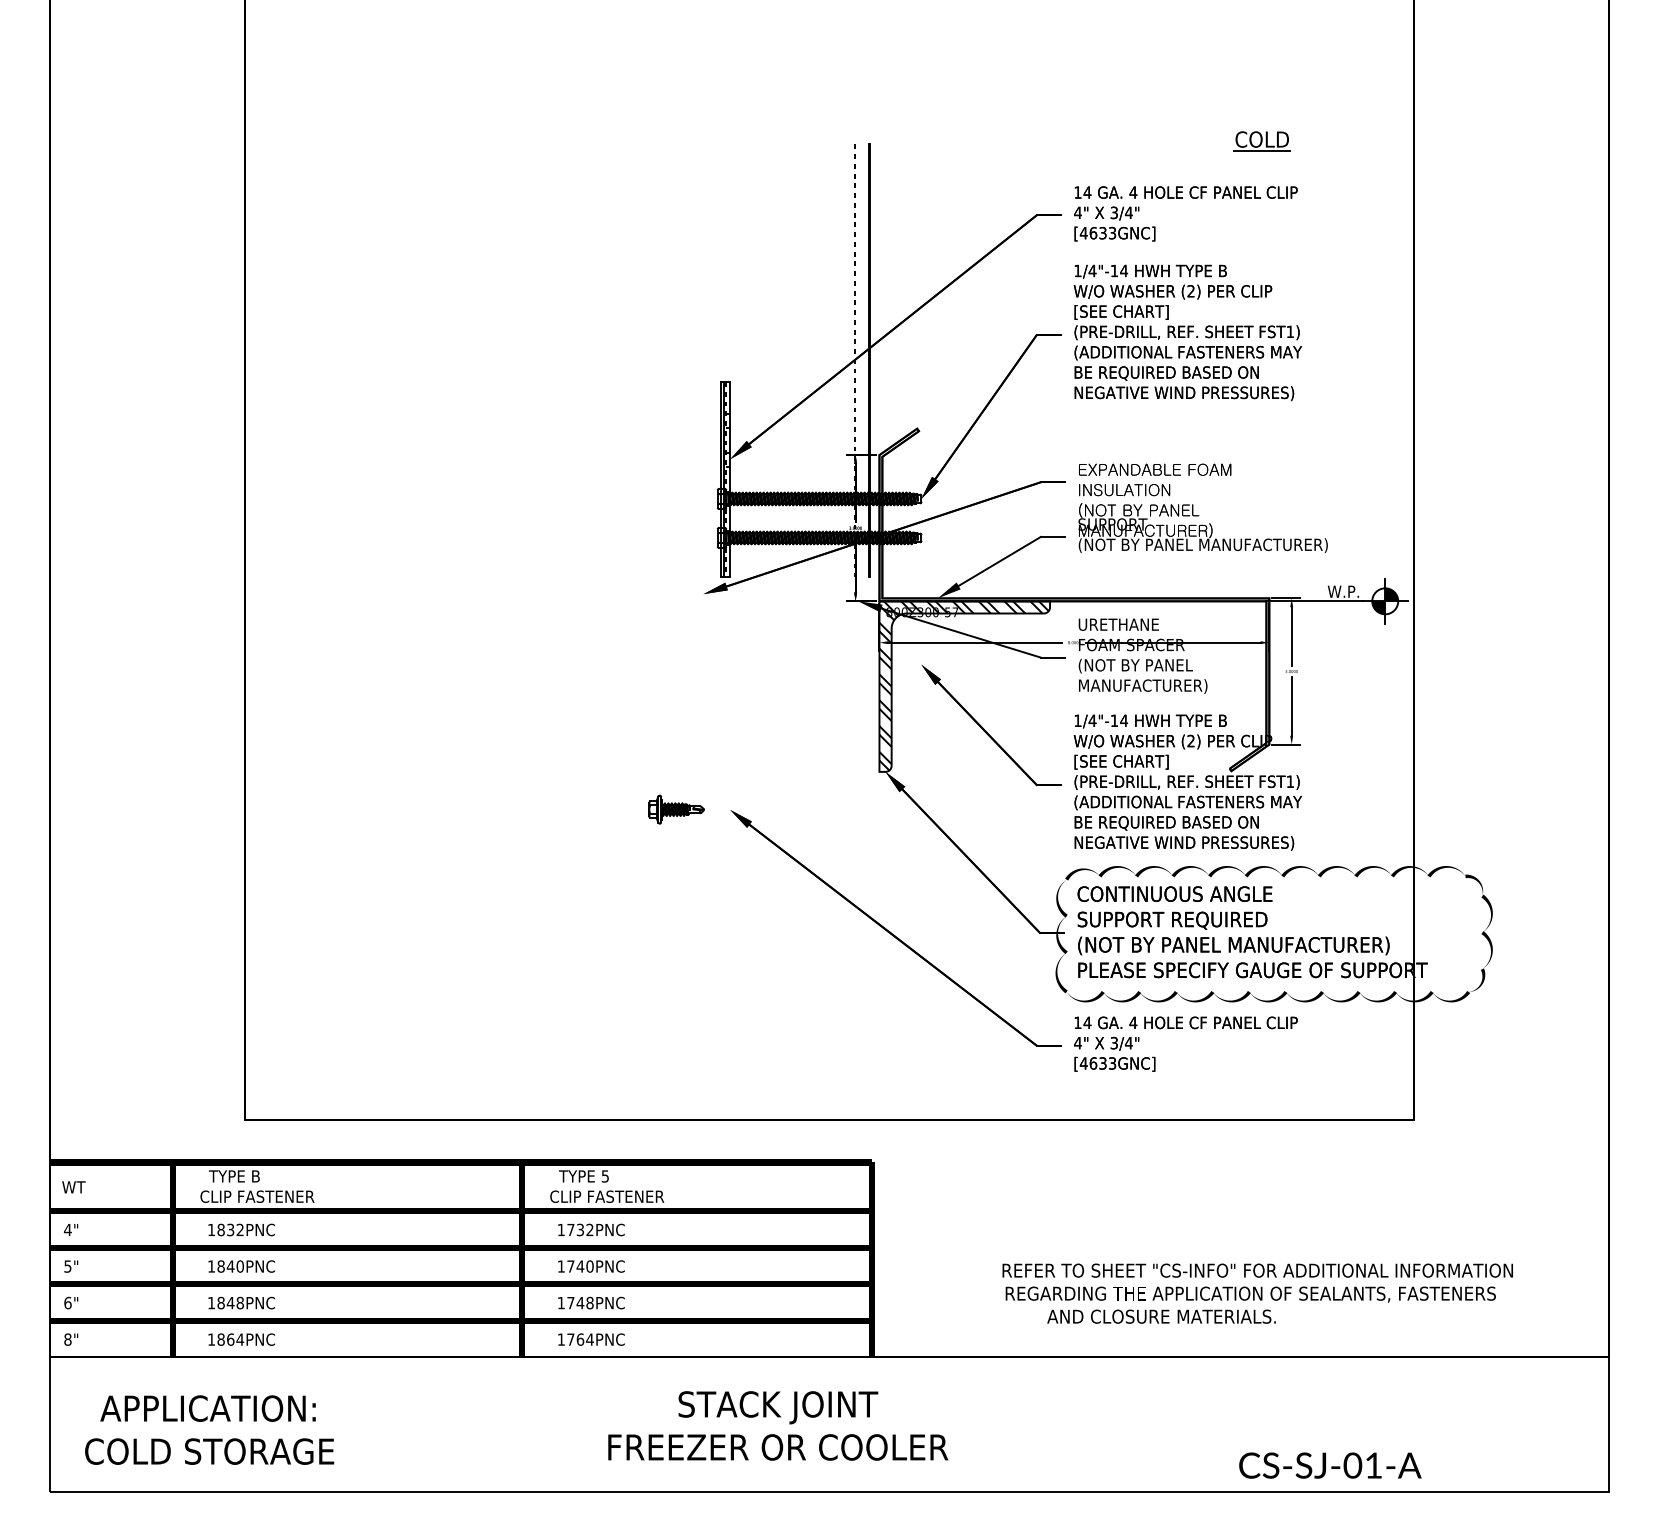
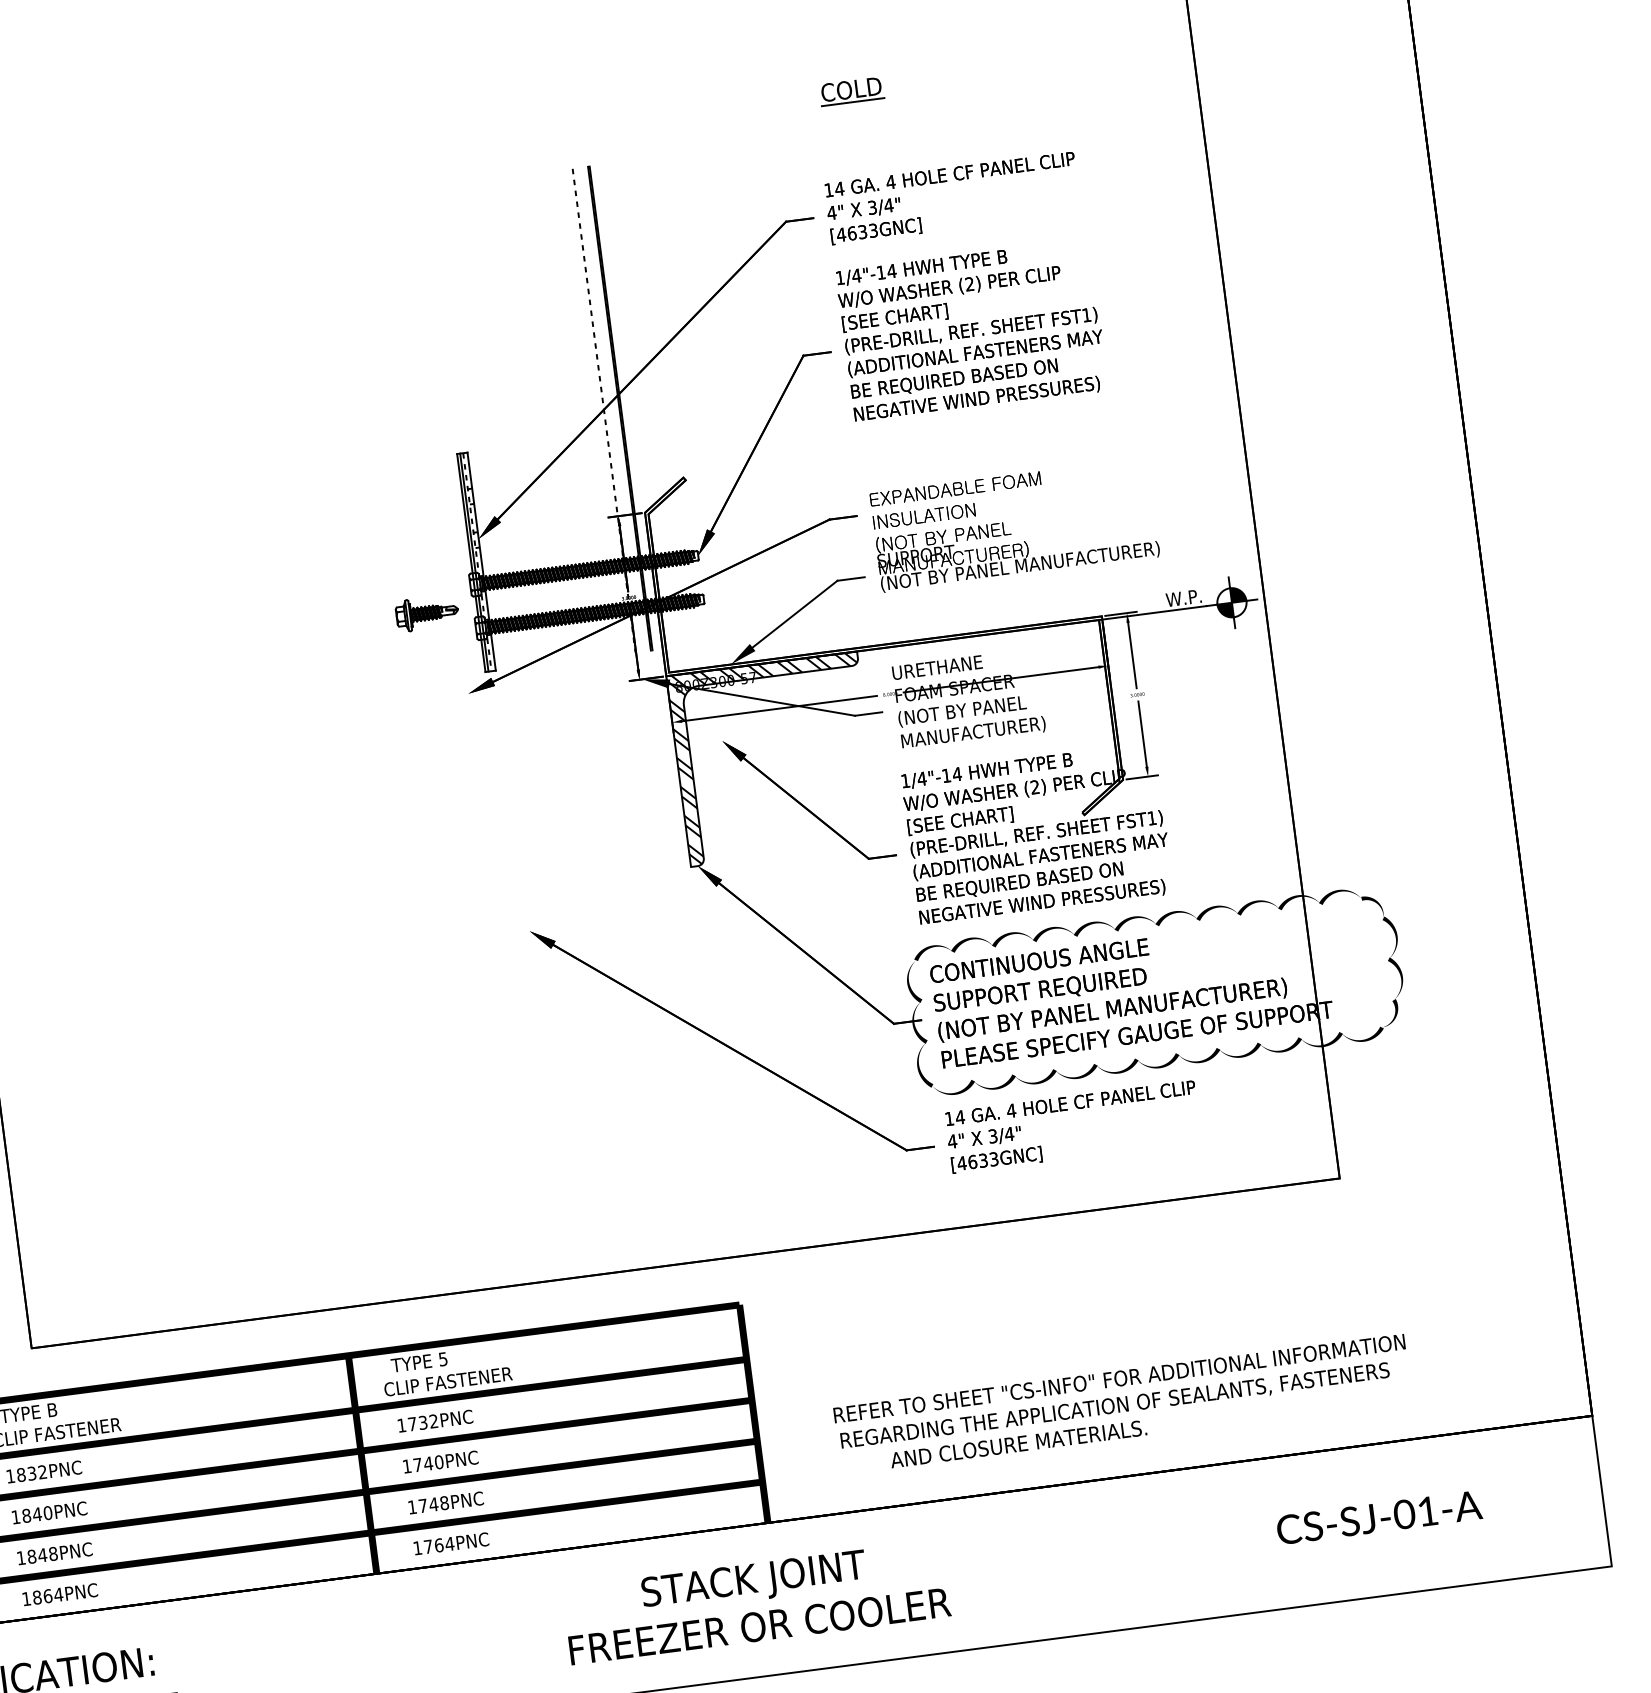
part: (1261, 141) -> (850, 91), moved
part: (676, 809) -> (427, 613), moved
text: (1257, 1293) -> (1122, 1404), moved
text: (778, 1425) -> (756, 1601), moved
text: (1330, 1465) -> (1379, 1517), moved

